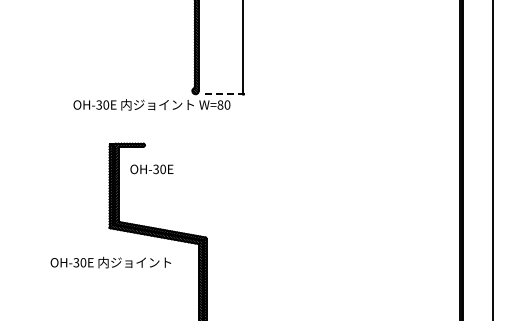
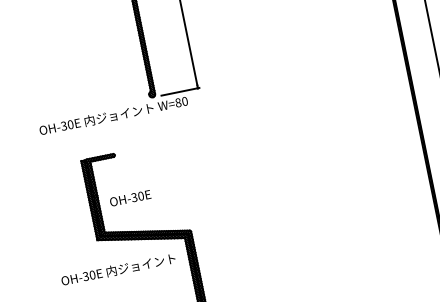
line: (225, 94) -> (181, 91), dashed -> solid
text: (151, 169) -> (130, 198), moved
text: (110, 262) -> (118, 269), moved

